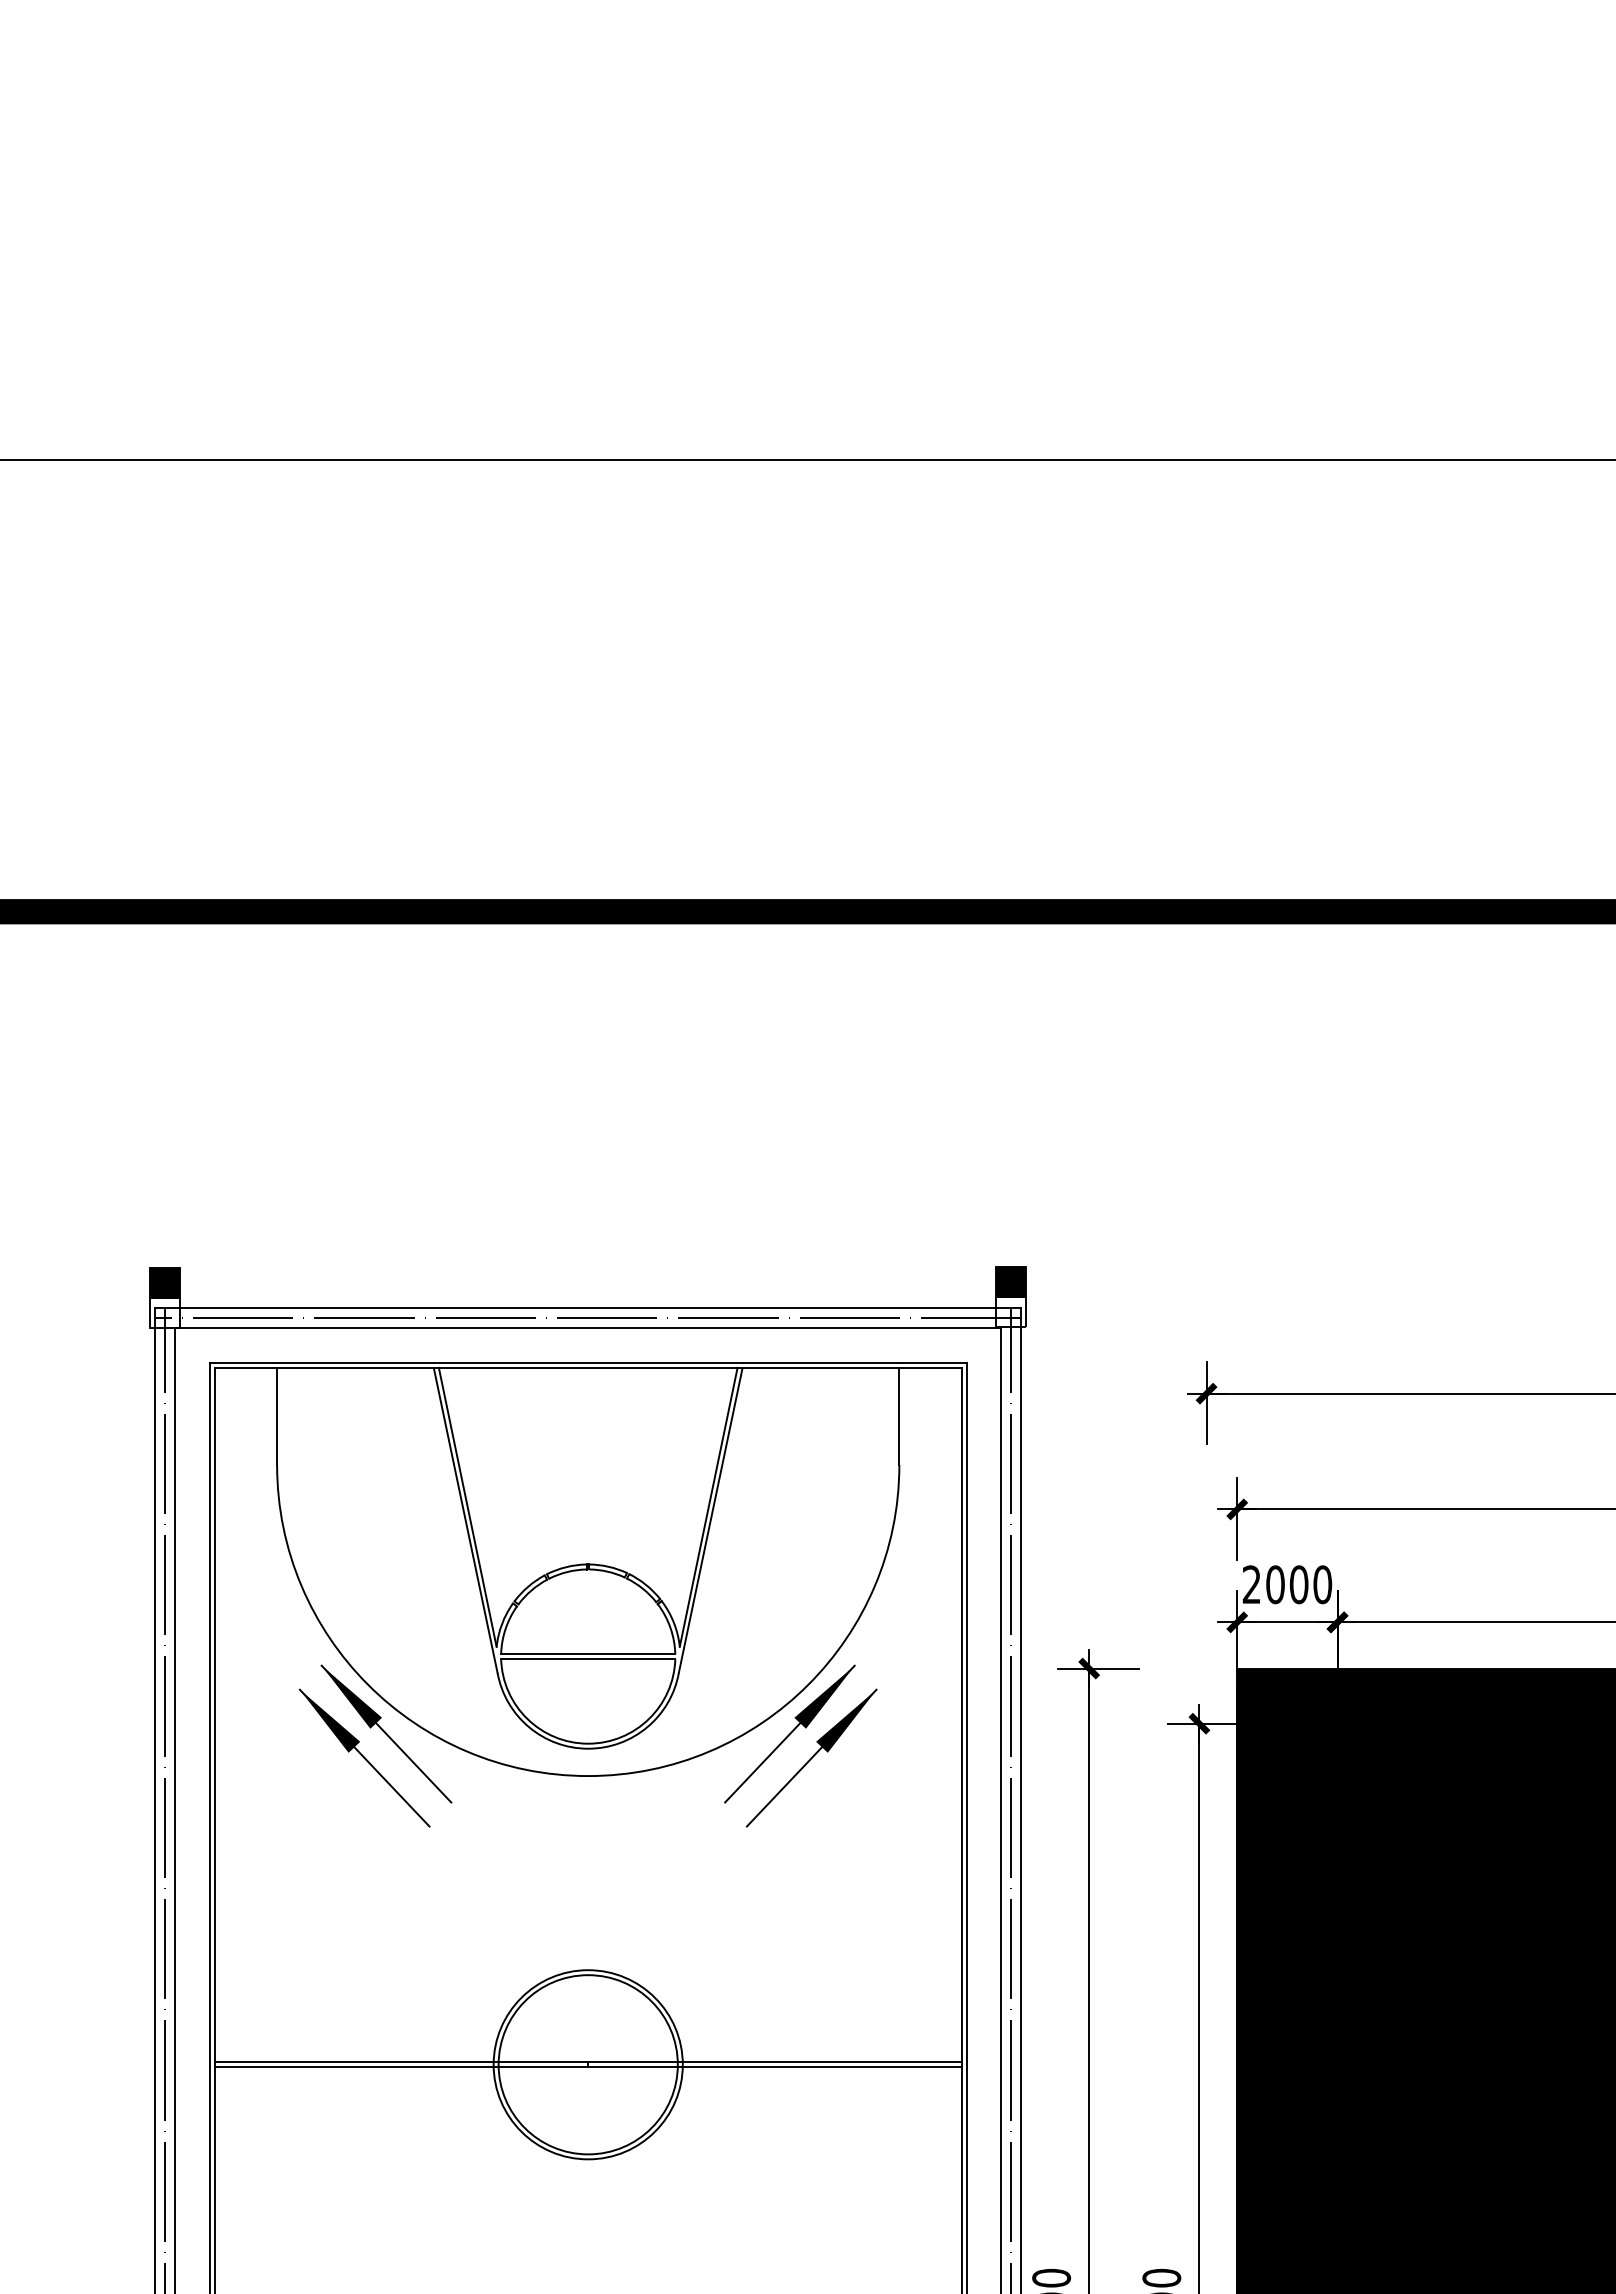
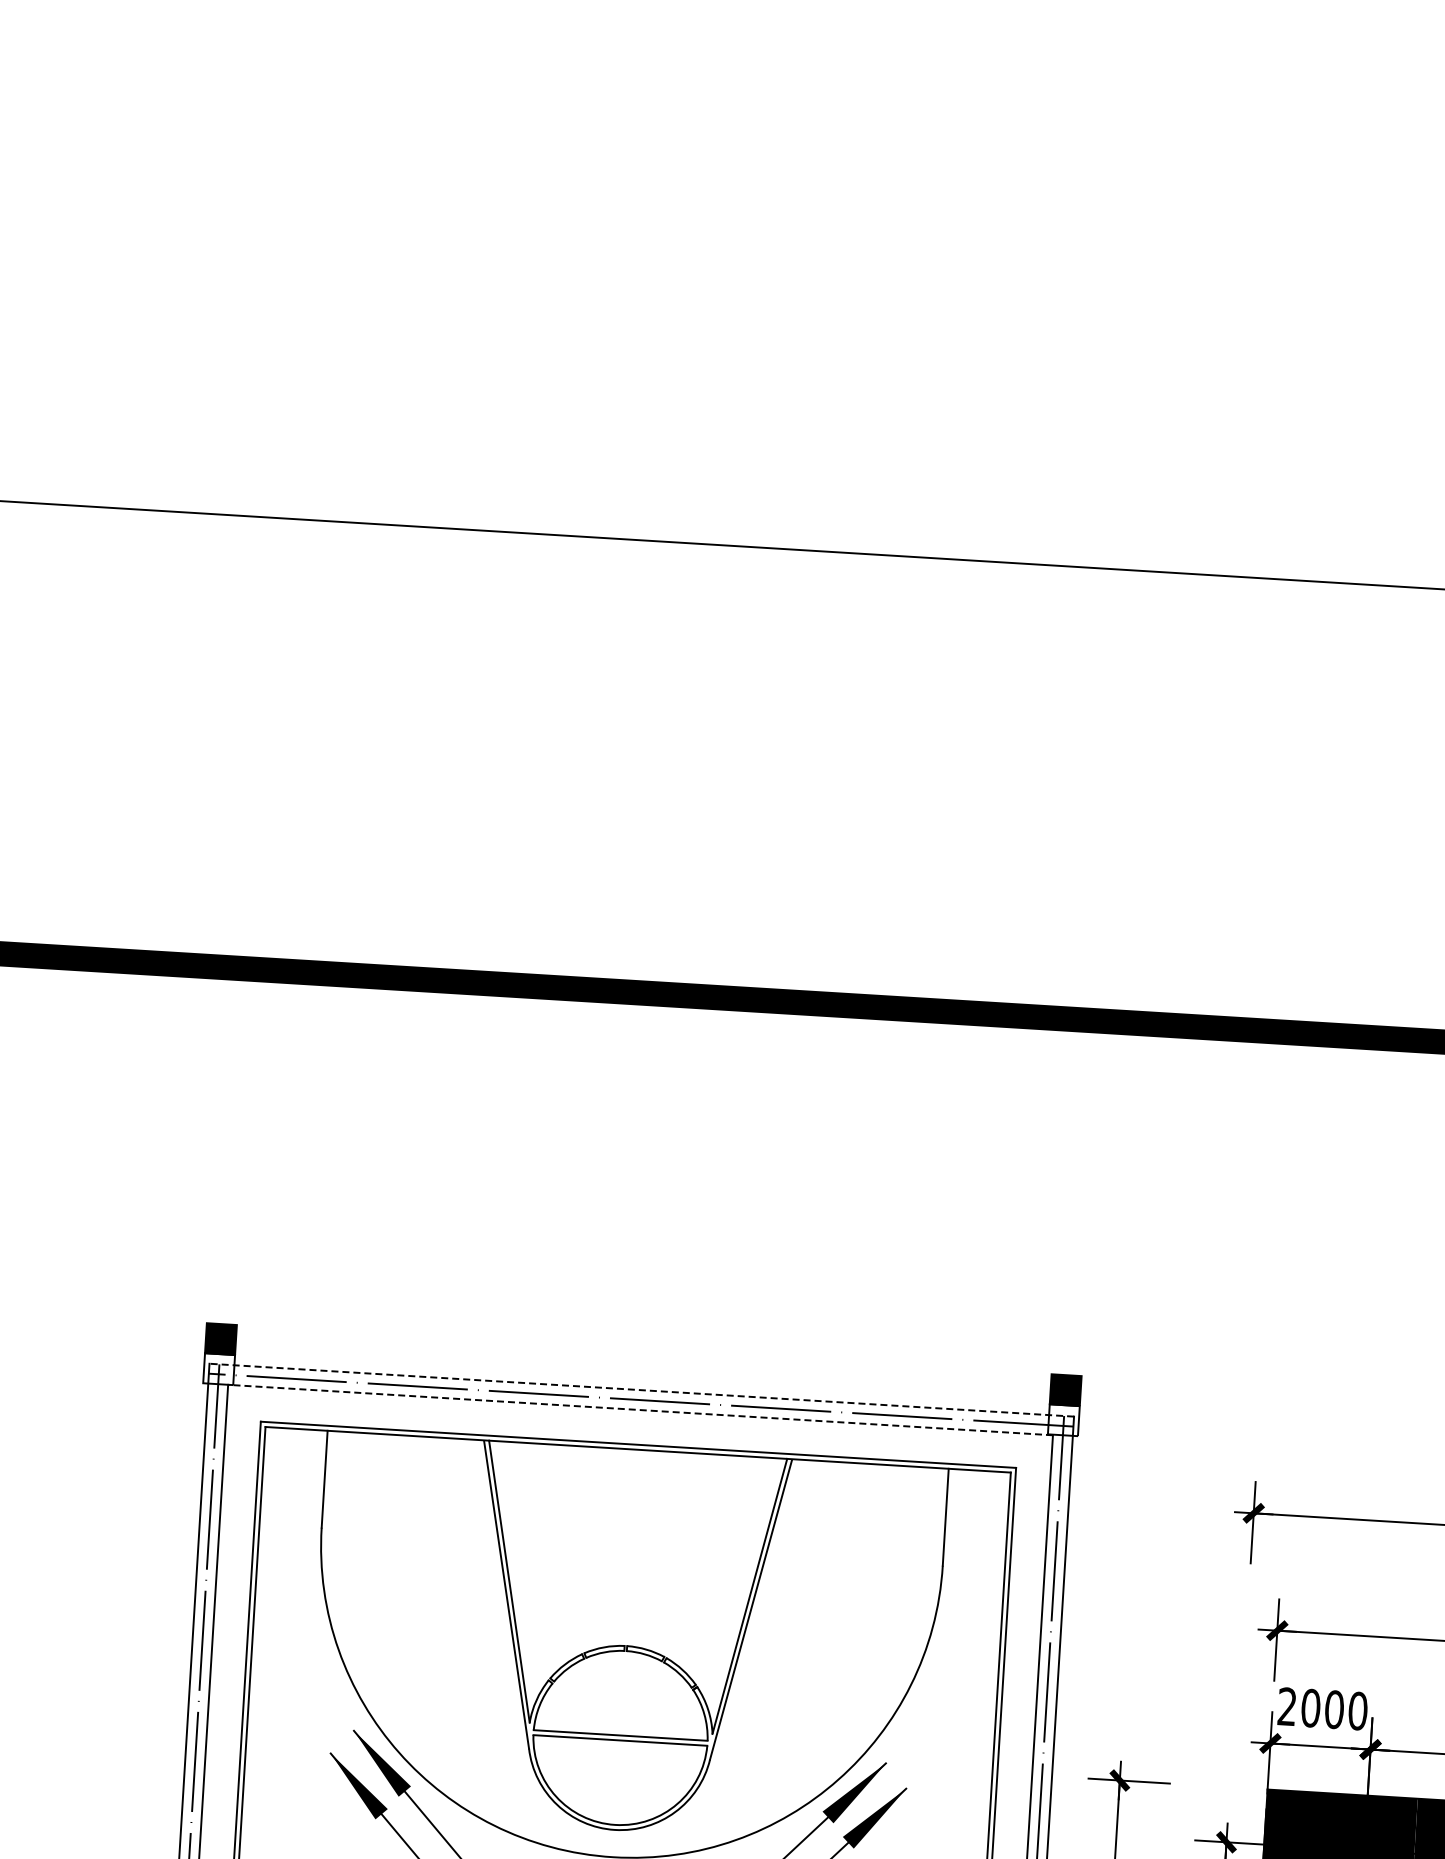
line: (587, 1308) -> (641, 1390), solid -> dashed
line: (587, 1328) -> (639, 1410), solid -> dashed

